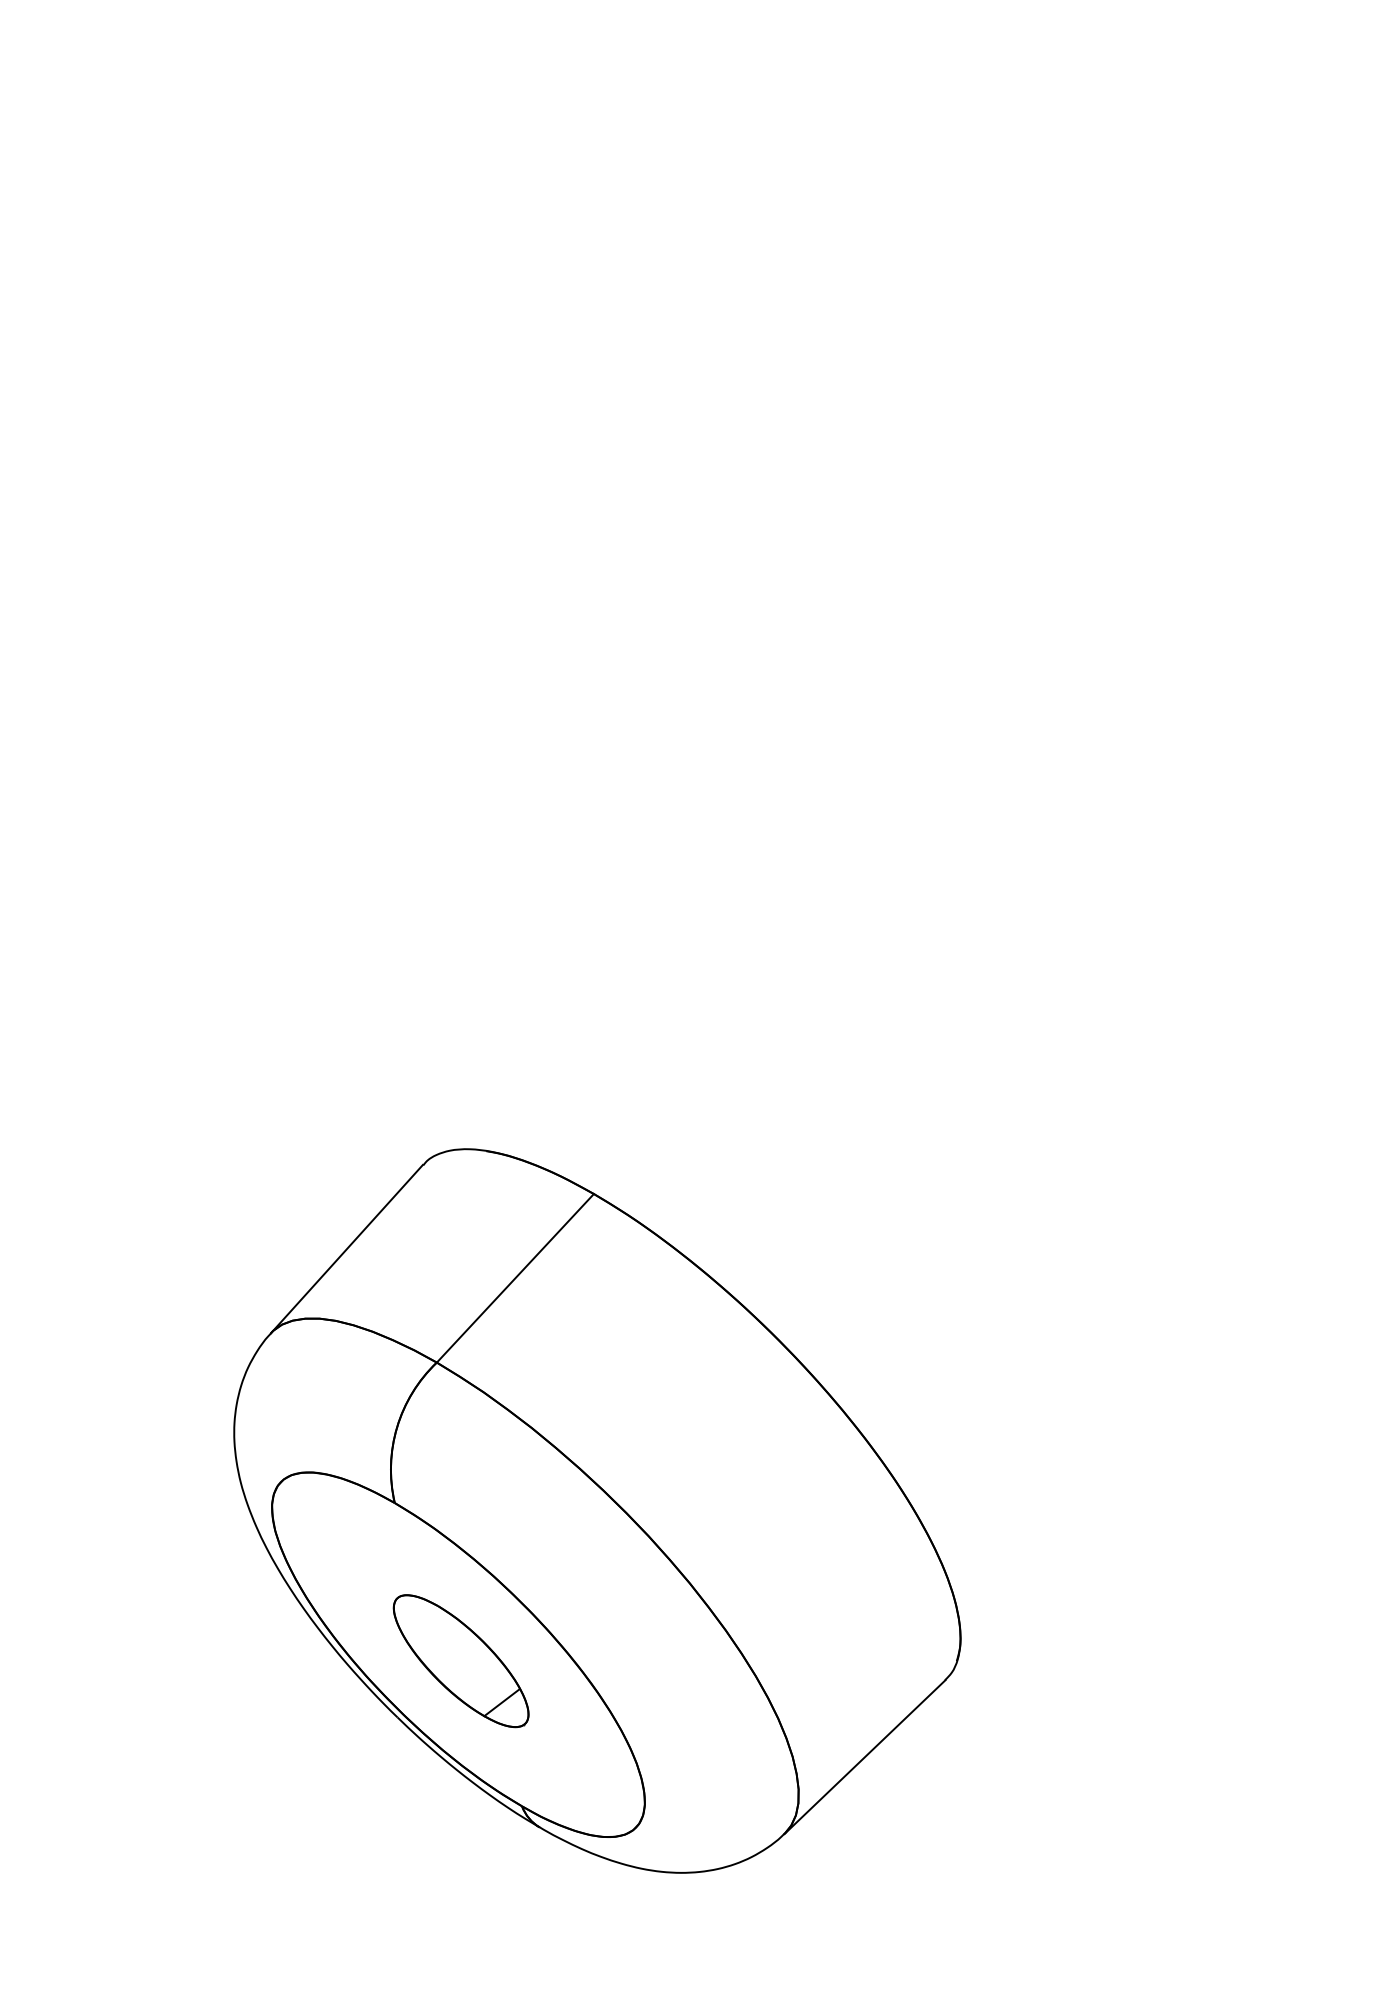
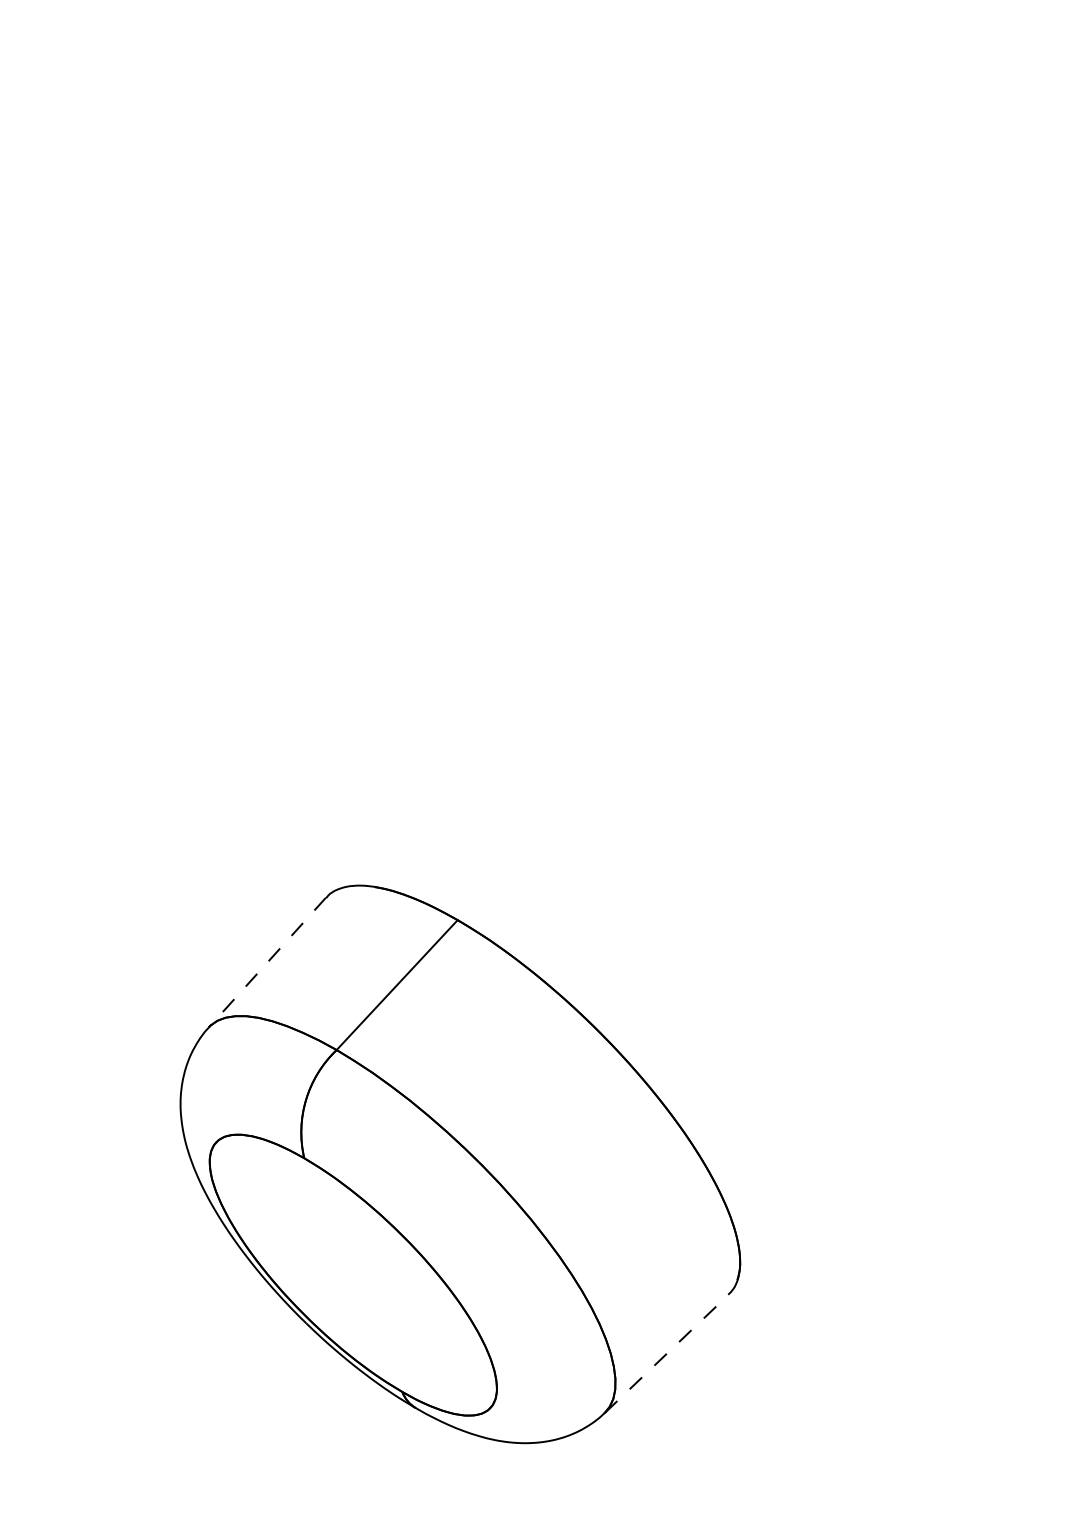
line: (346, 1249) -> (267, 962), solid -> dashed
part: (460, 1661) -> (354, 1280), removed
line: (865, 1756) -> (666, 1353), solid -> dashed

